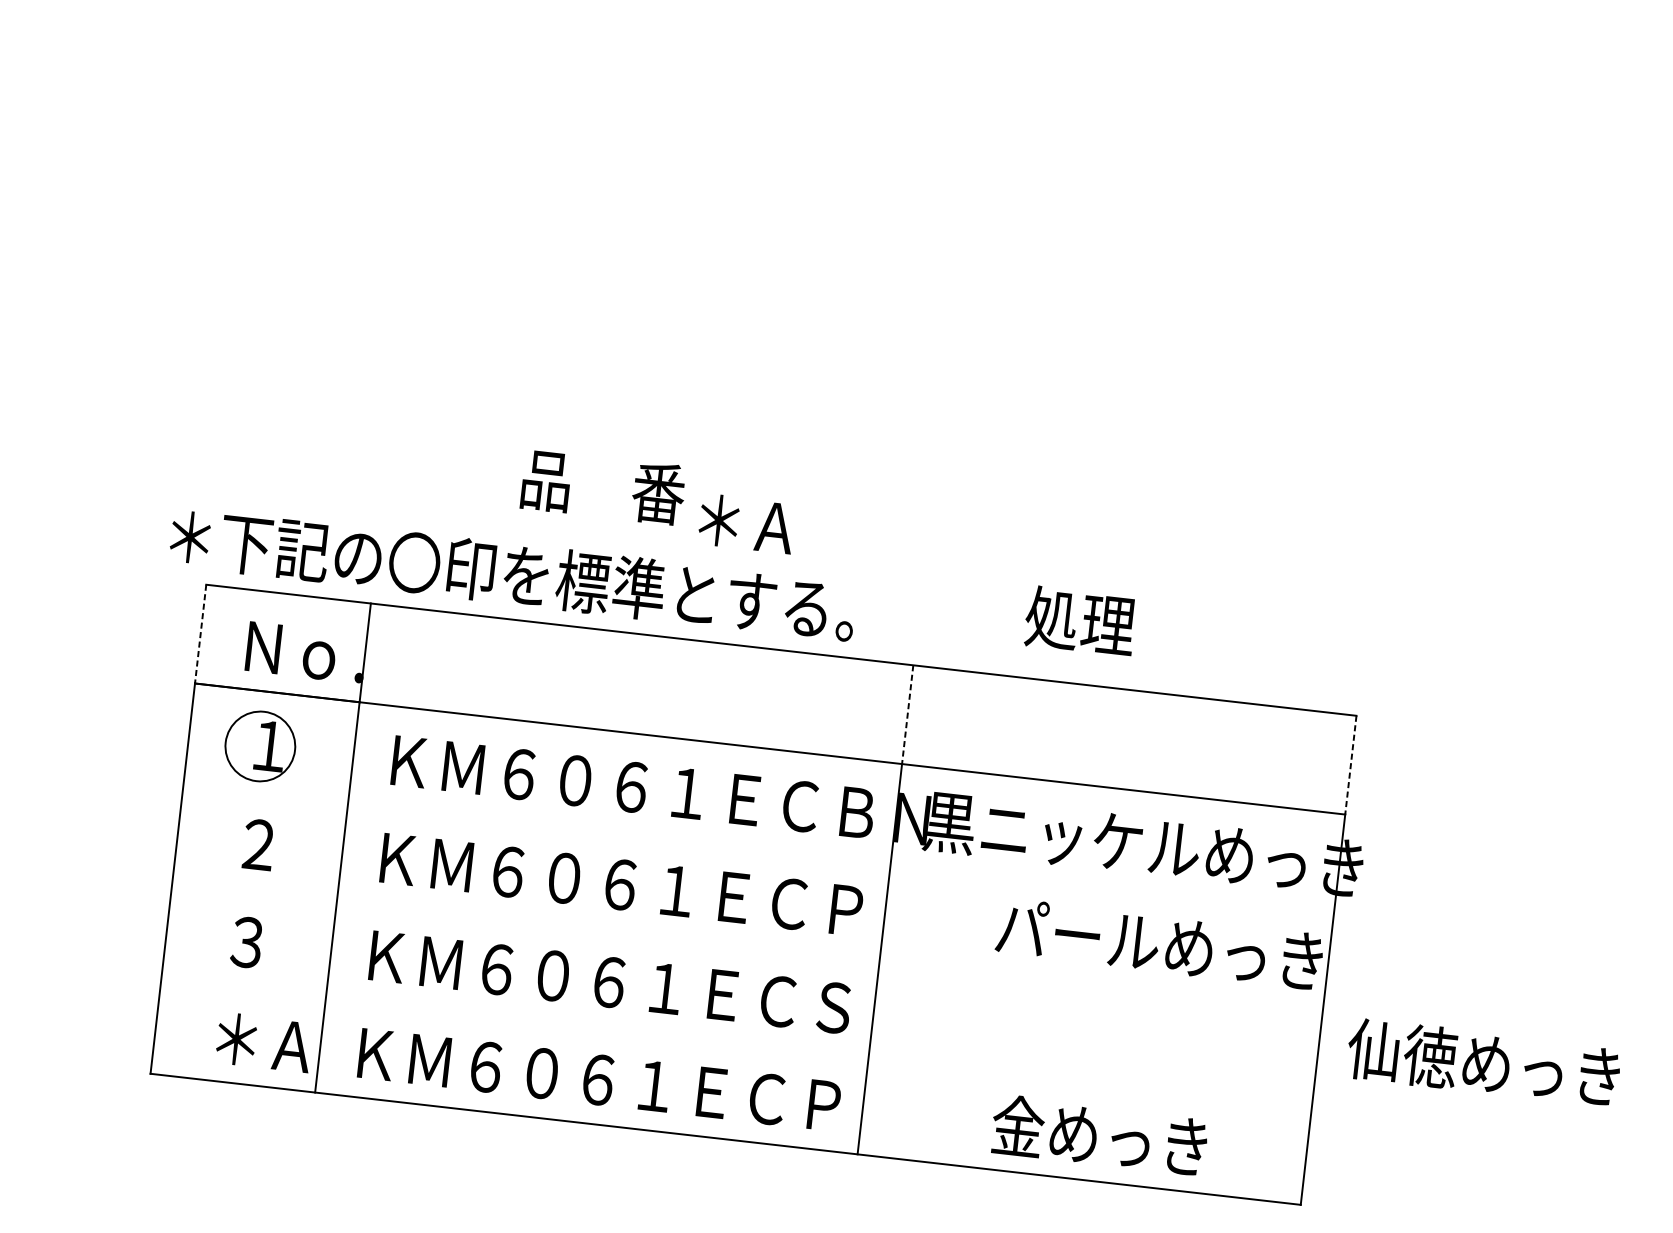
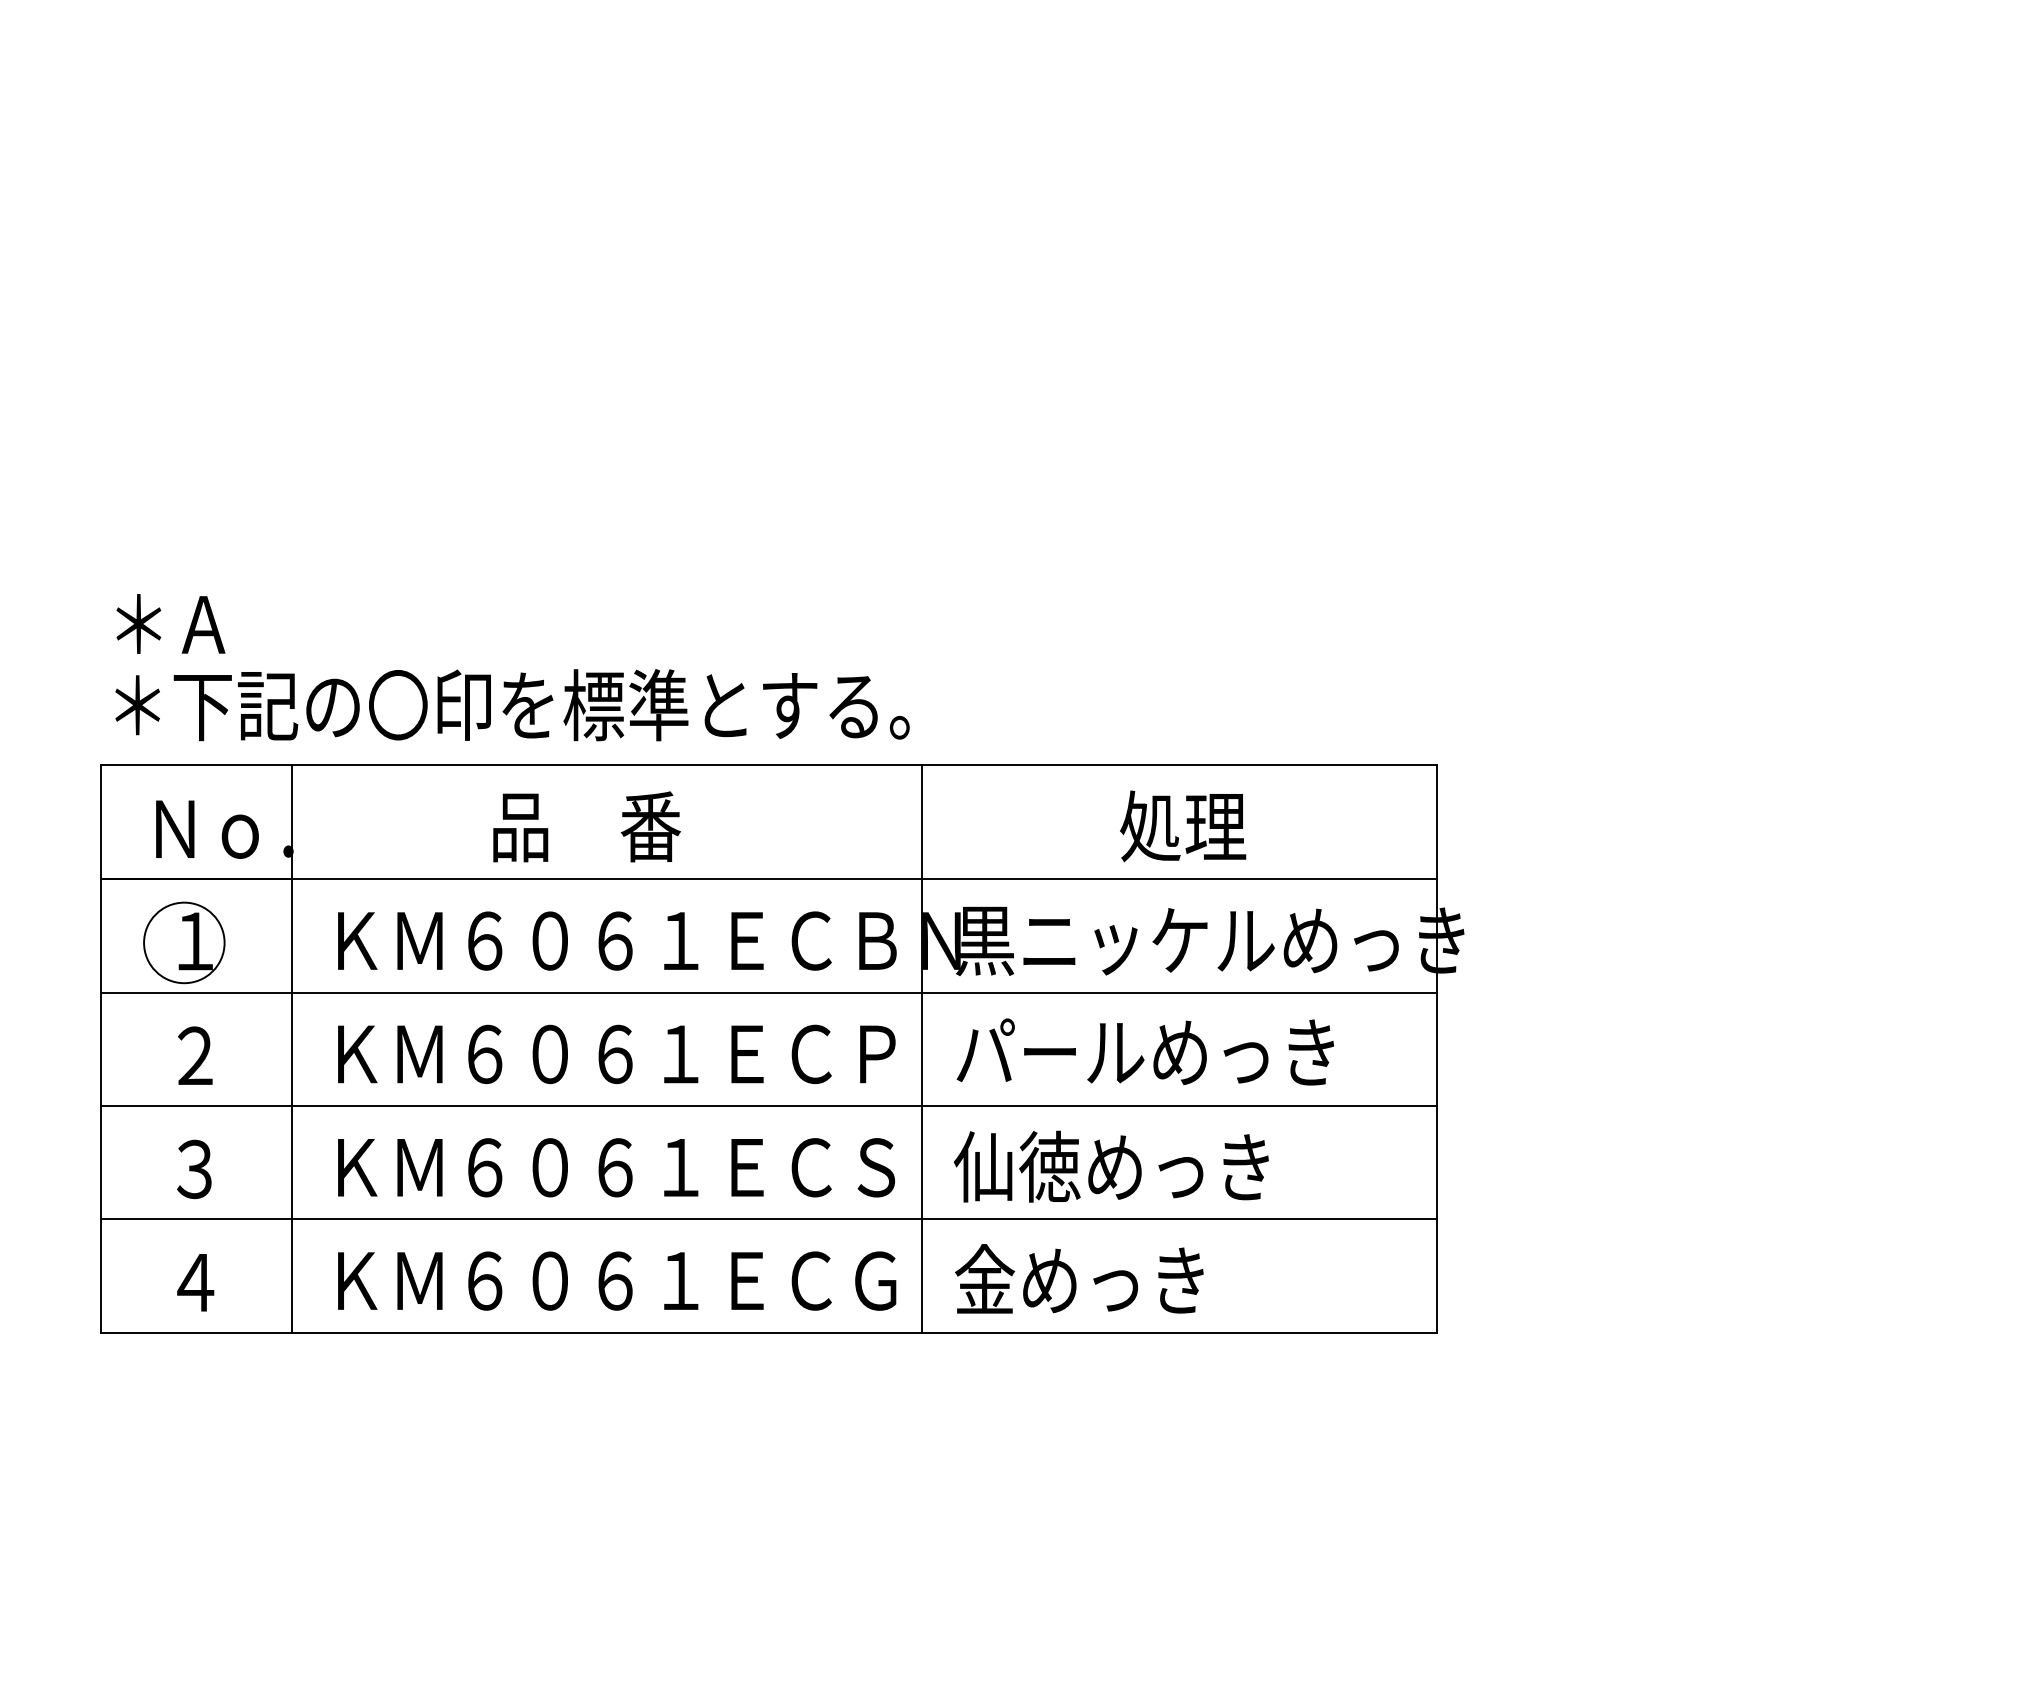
text: (603, 486) -> (586, 826), moved
text: (746, 523) -> (170, 623), moved
text: (512, 574) -> (512, 705), moved
text: (1080, 621) -> (1183, 826), moved
line: (200, 634) -> (101, 822), dashed -> solid
line: (907, 715) -> (922, 822), dashed -> solid
line: (1351, 765) -> (1437, 822), dashed -> solid
line: (759, 846) -> (769, 992), added
line: (748, 943) -> (769, 1105), added
text: (1159, 943) -> (1144, 1051), moved
line: (737, 1041) -> (769, 1219), added
text: (264, 1042) -> (227, 1281), ＊Ａ -> ４
text: (1482, 1062) -> (1110, 1166), moved
text: (822, 1104) -> (875, 1280), ＫＭ６０６１ＥＣＰ -> ＫＭ６０６１ＥＣＧ
text: (1099, 1134) -> (1079, 1278), moved

